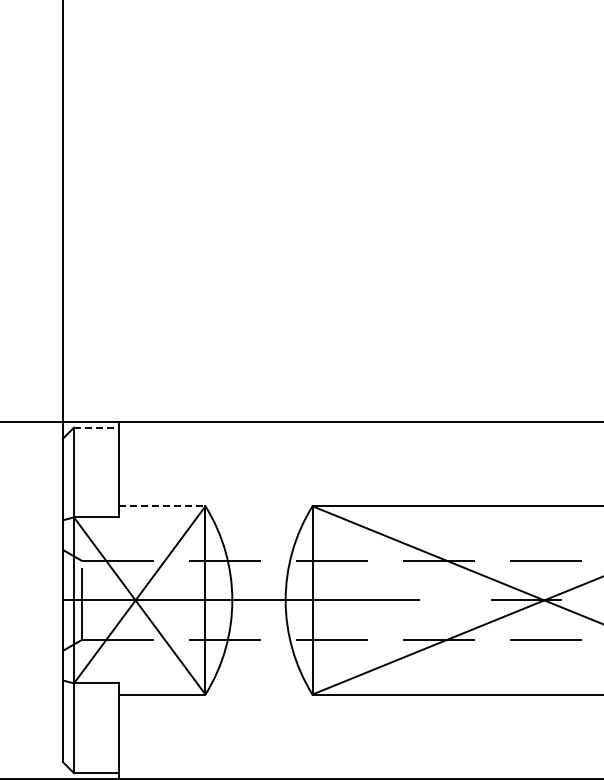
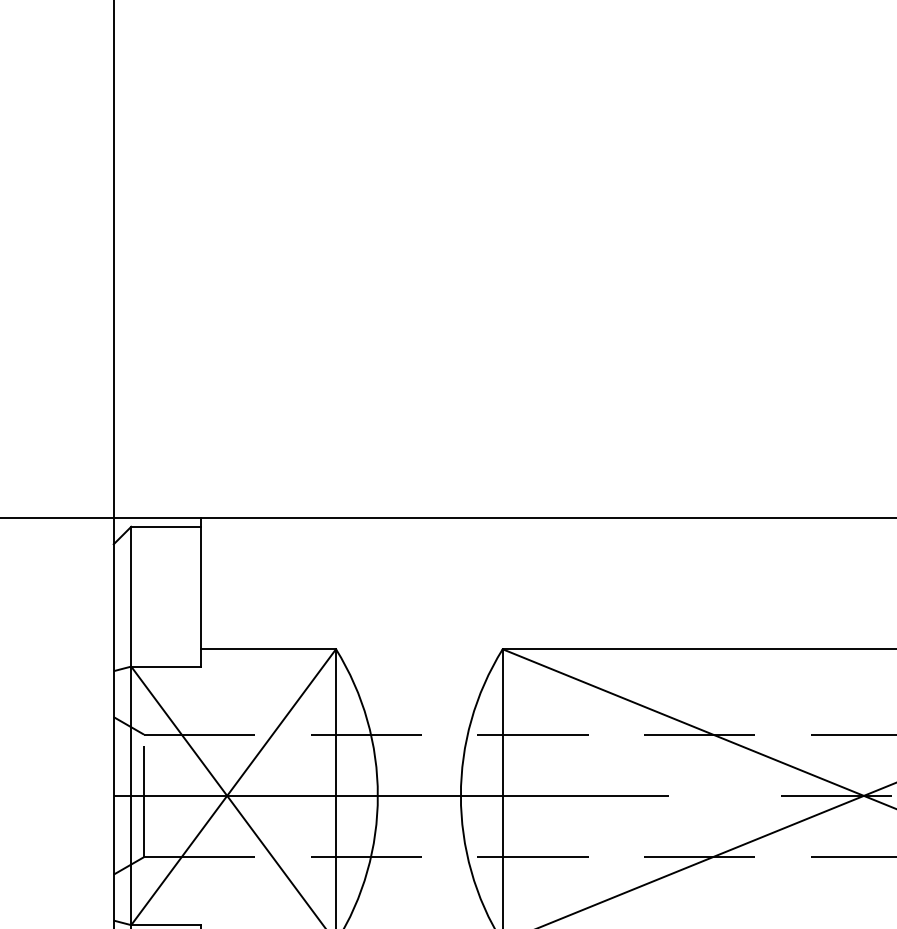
line: (96, 427) -> (166, 526), dashed -> solid
line: (162, 506) -> (269, 649), dashed -> solid

